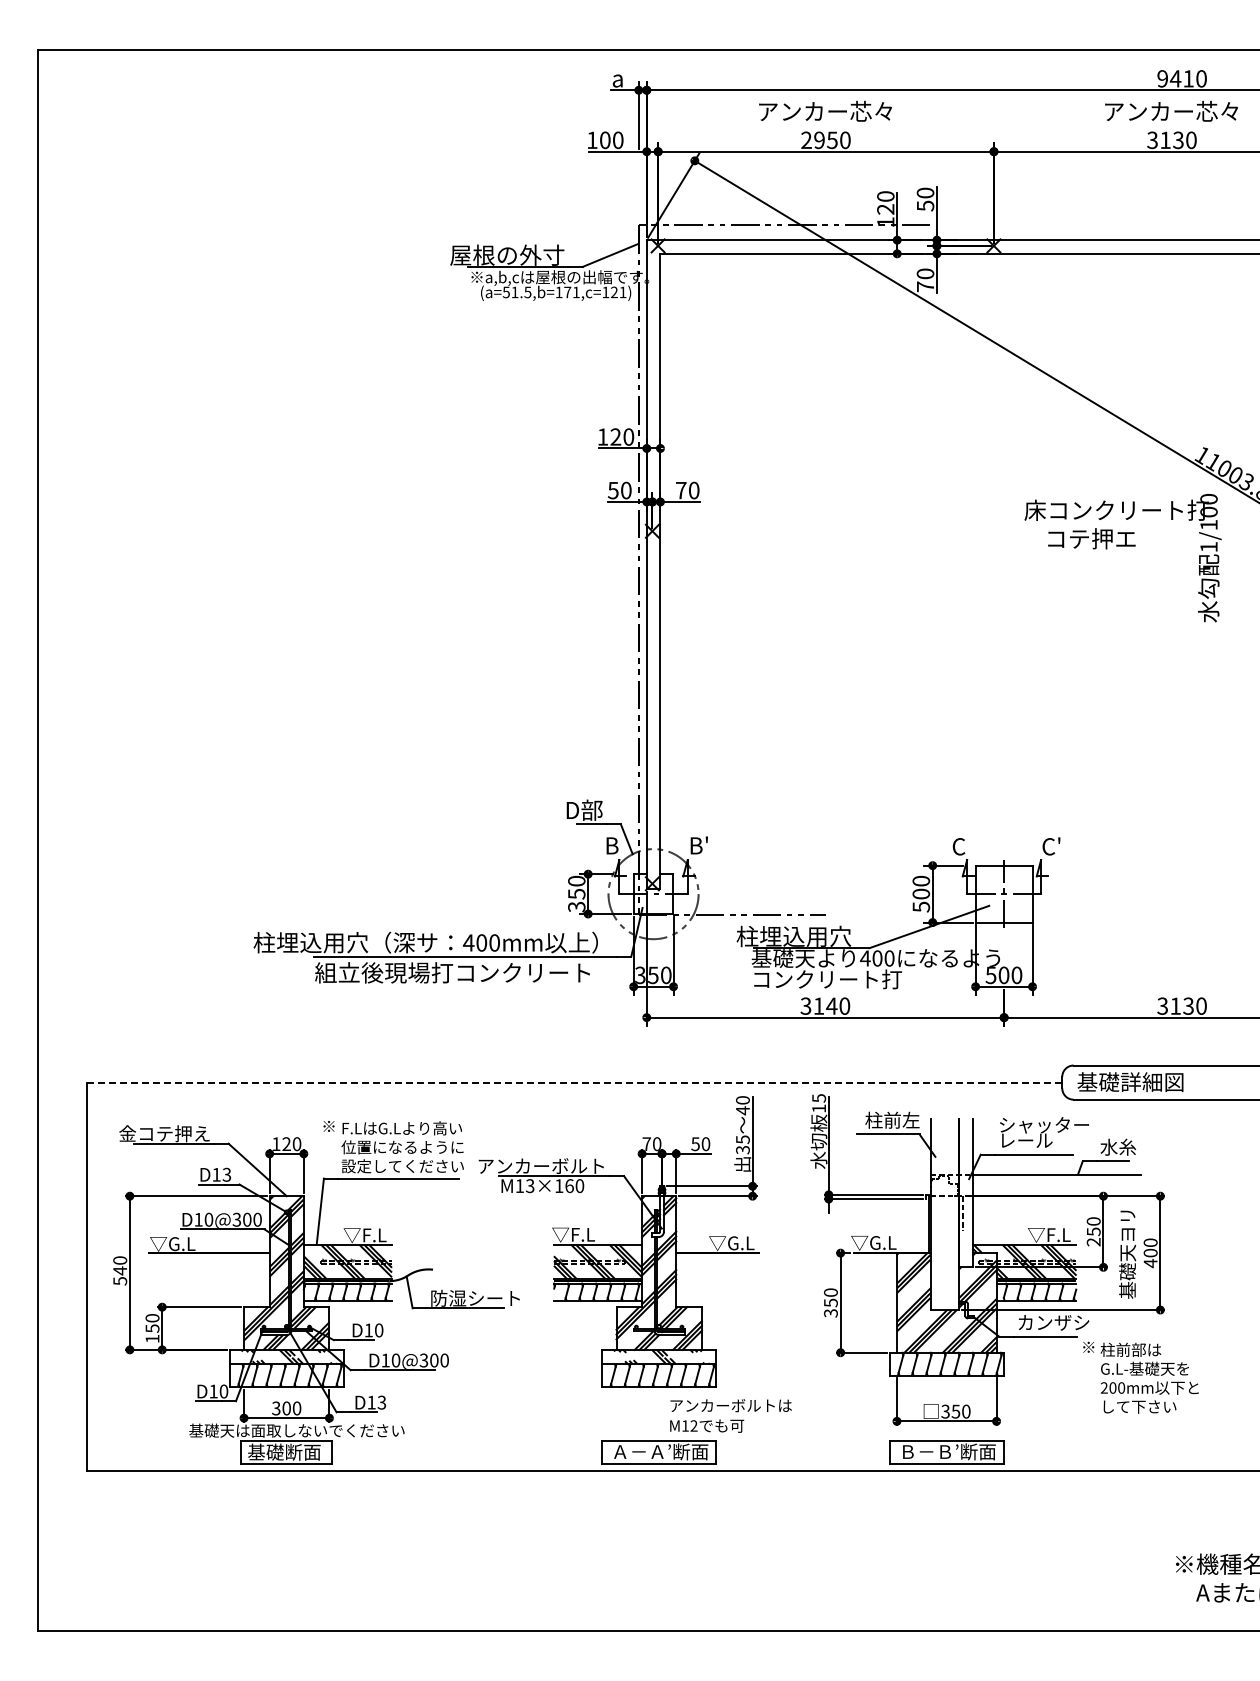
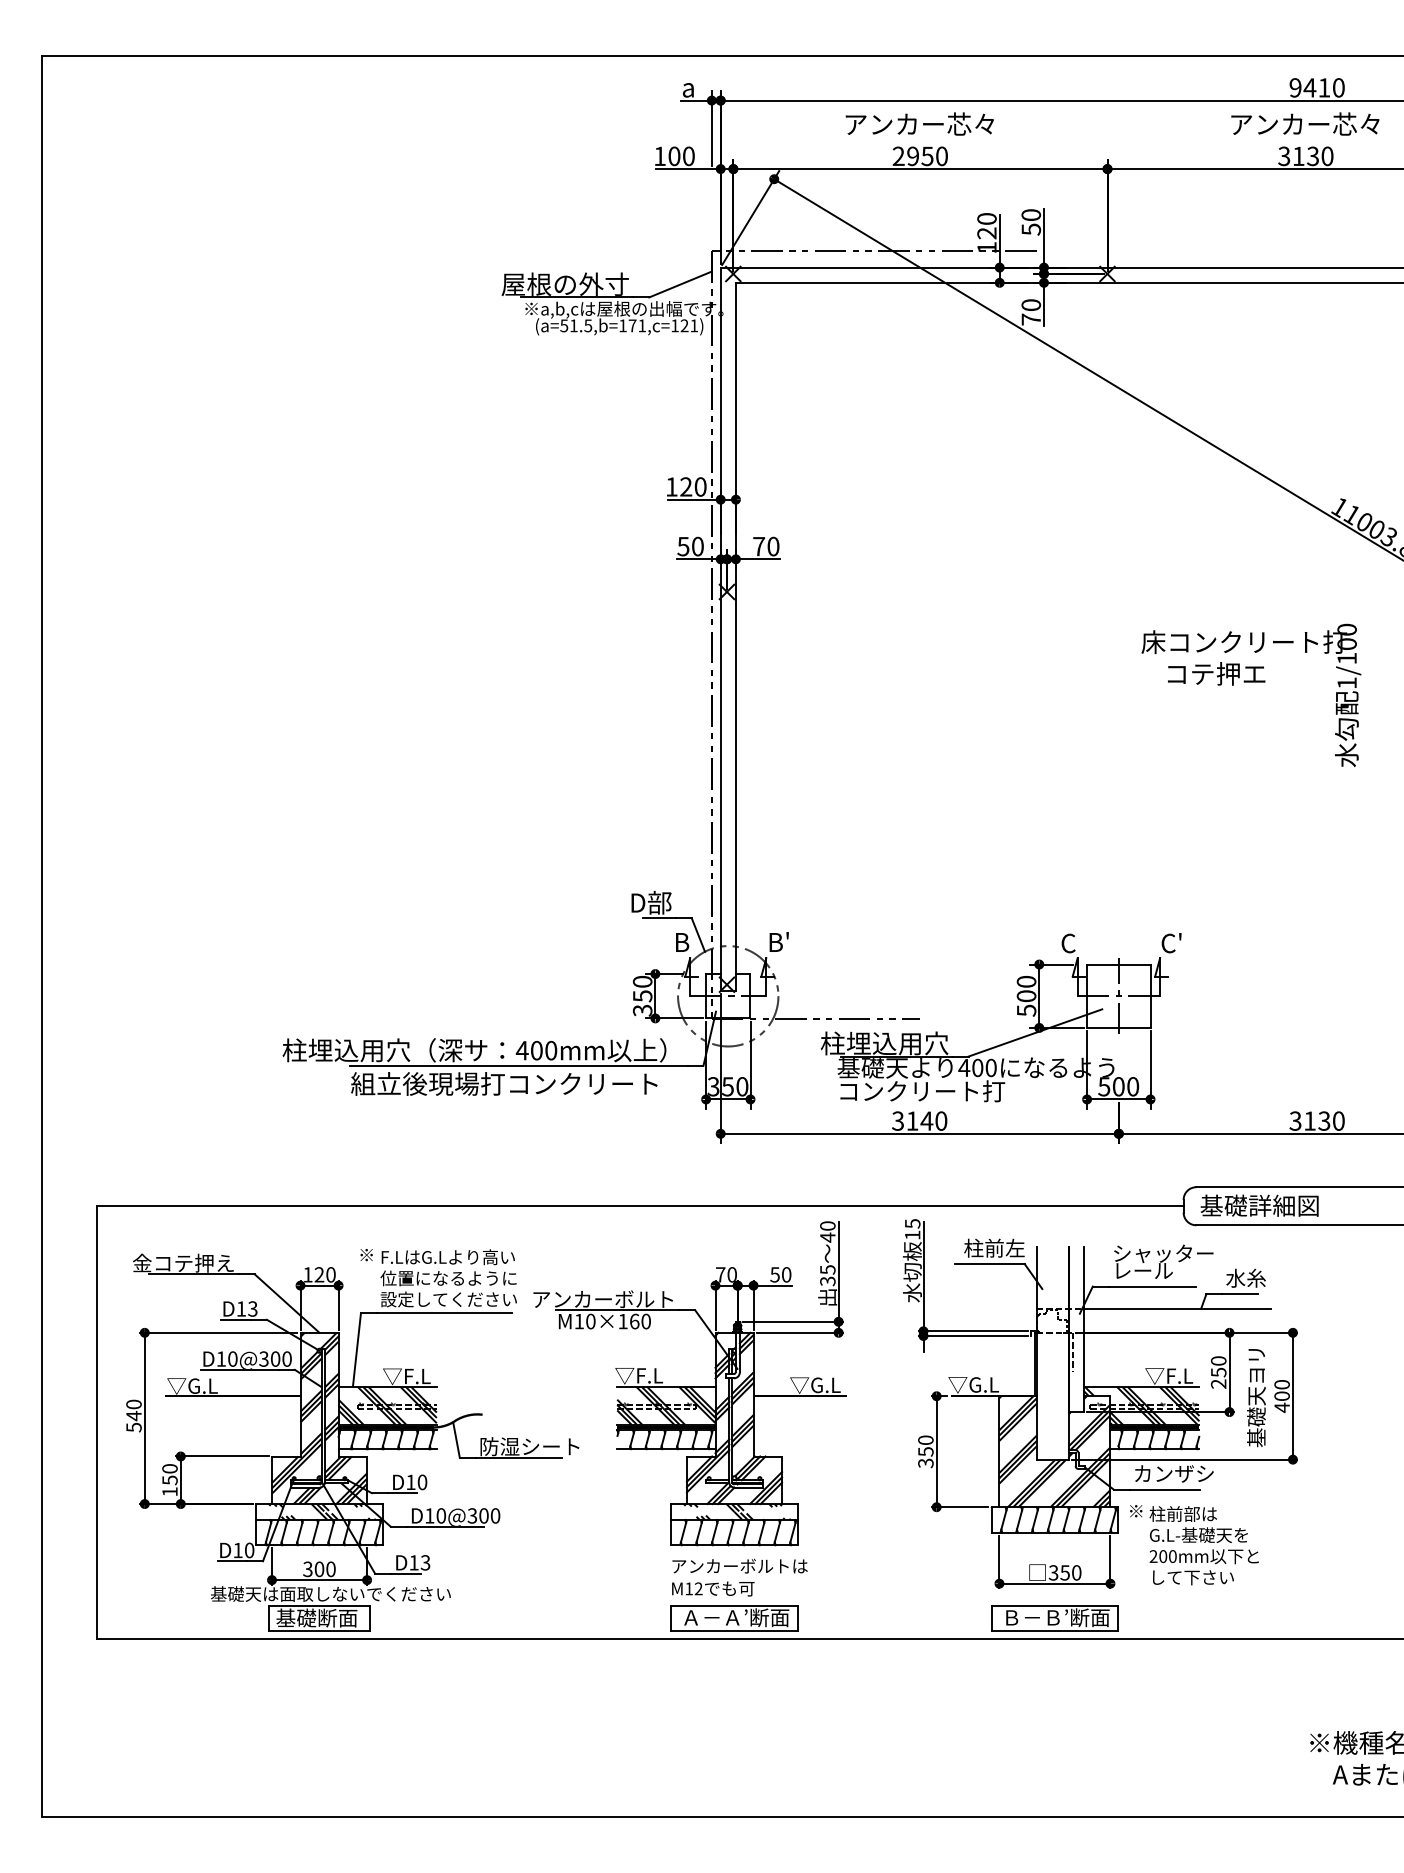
text: (1122, 558) -> (1250, 695), moved
line: (574, 1082) -> (640, 1206), dashed -> solid
text: (529, 1185) -> (590, 1320), M13×160 -> M10×160
text: (1140, 1377) -> (1193, 1544), moved
text: (730, 1415) -> (739, 1577), moved

